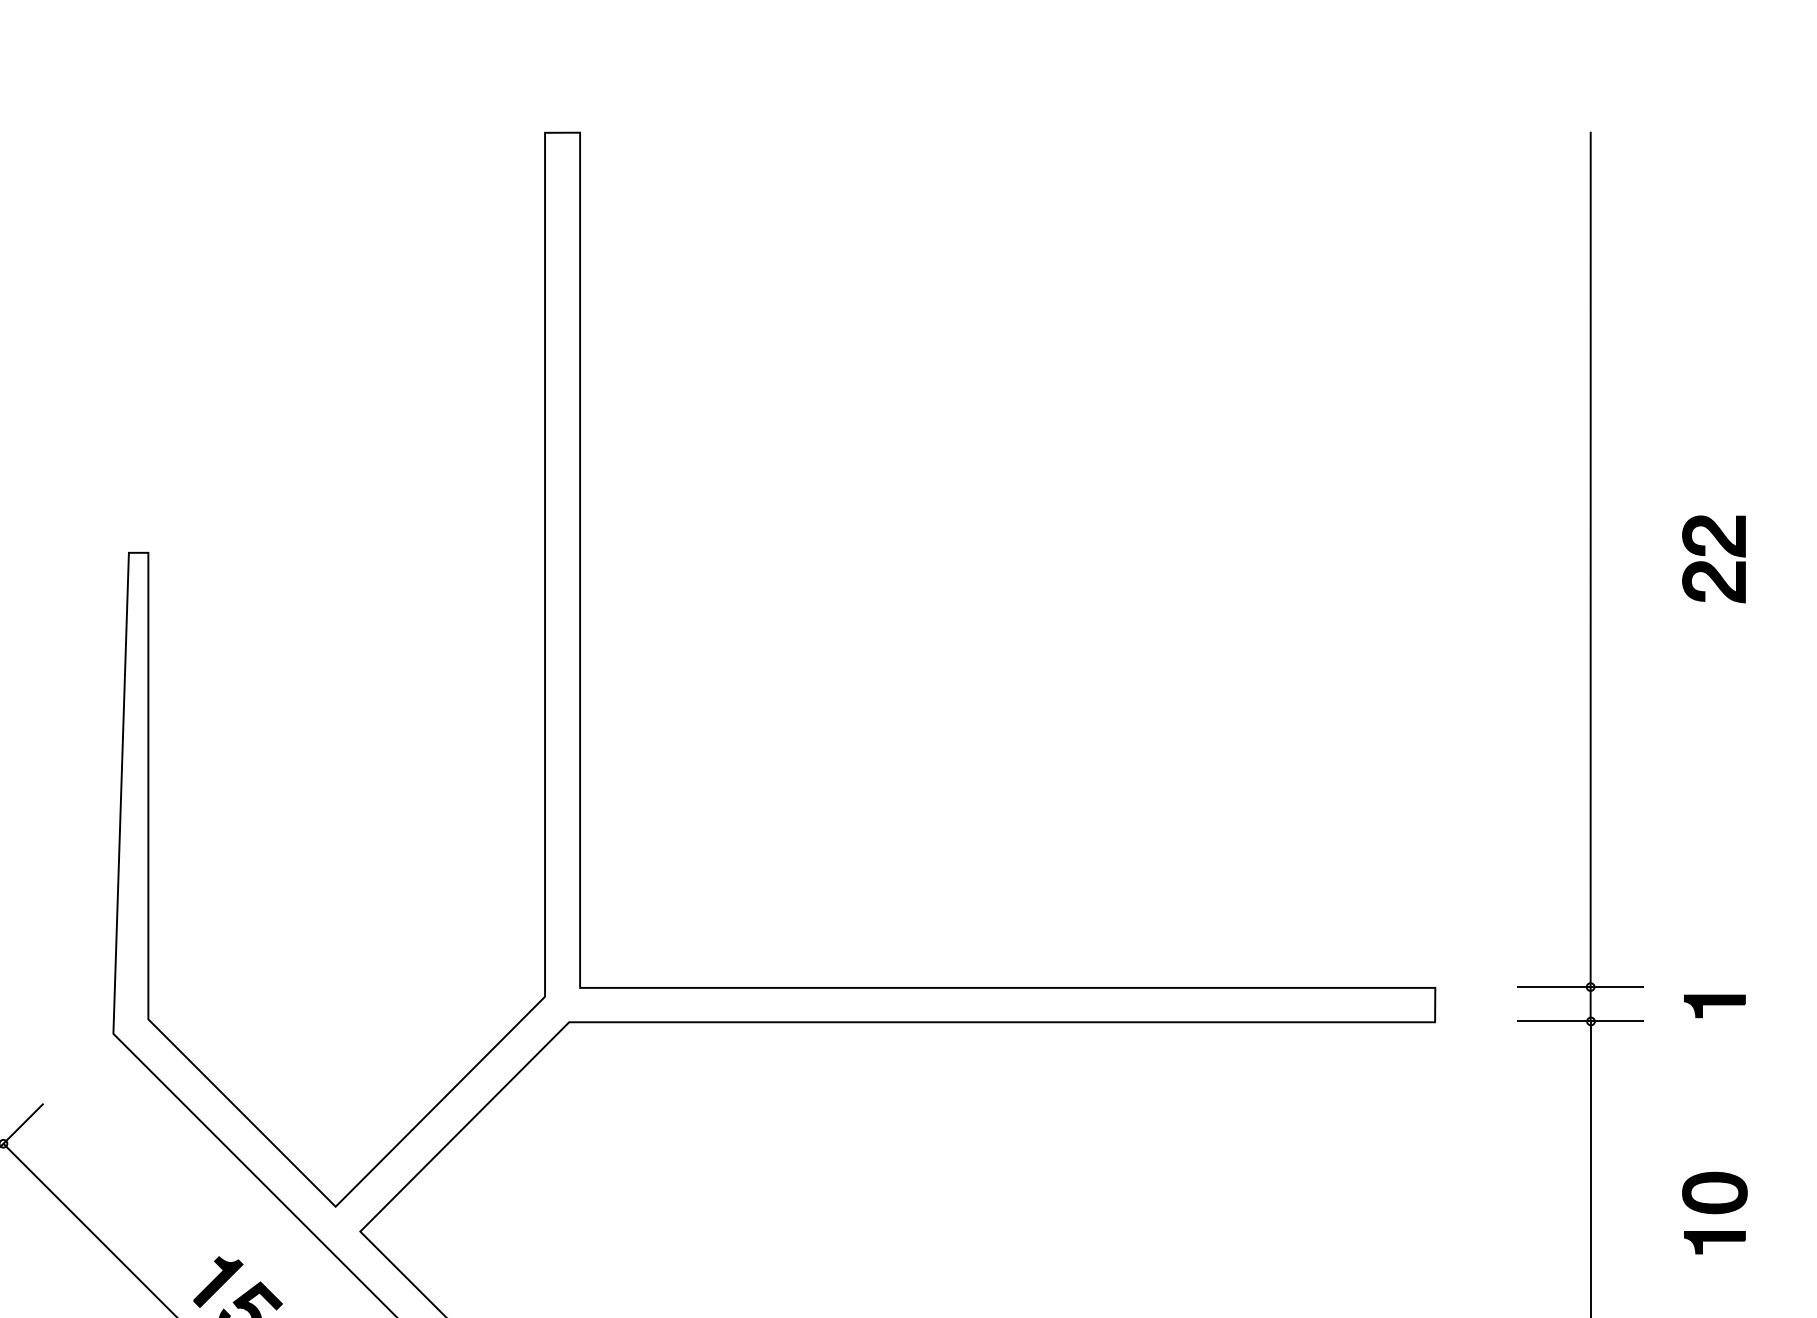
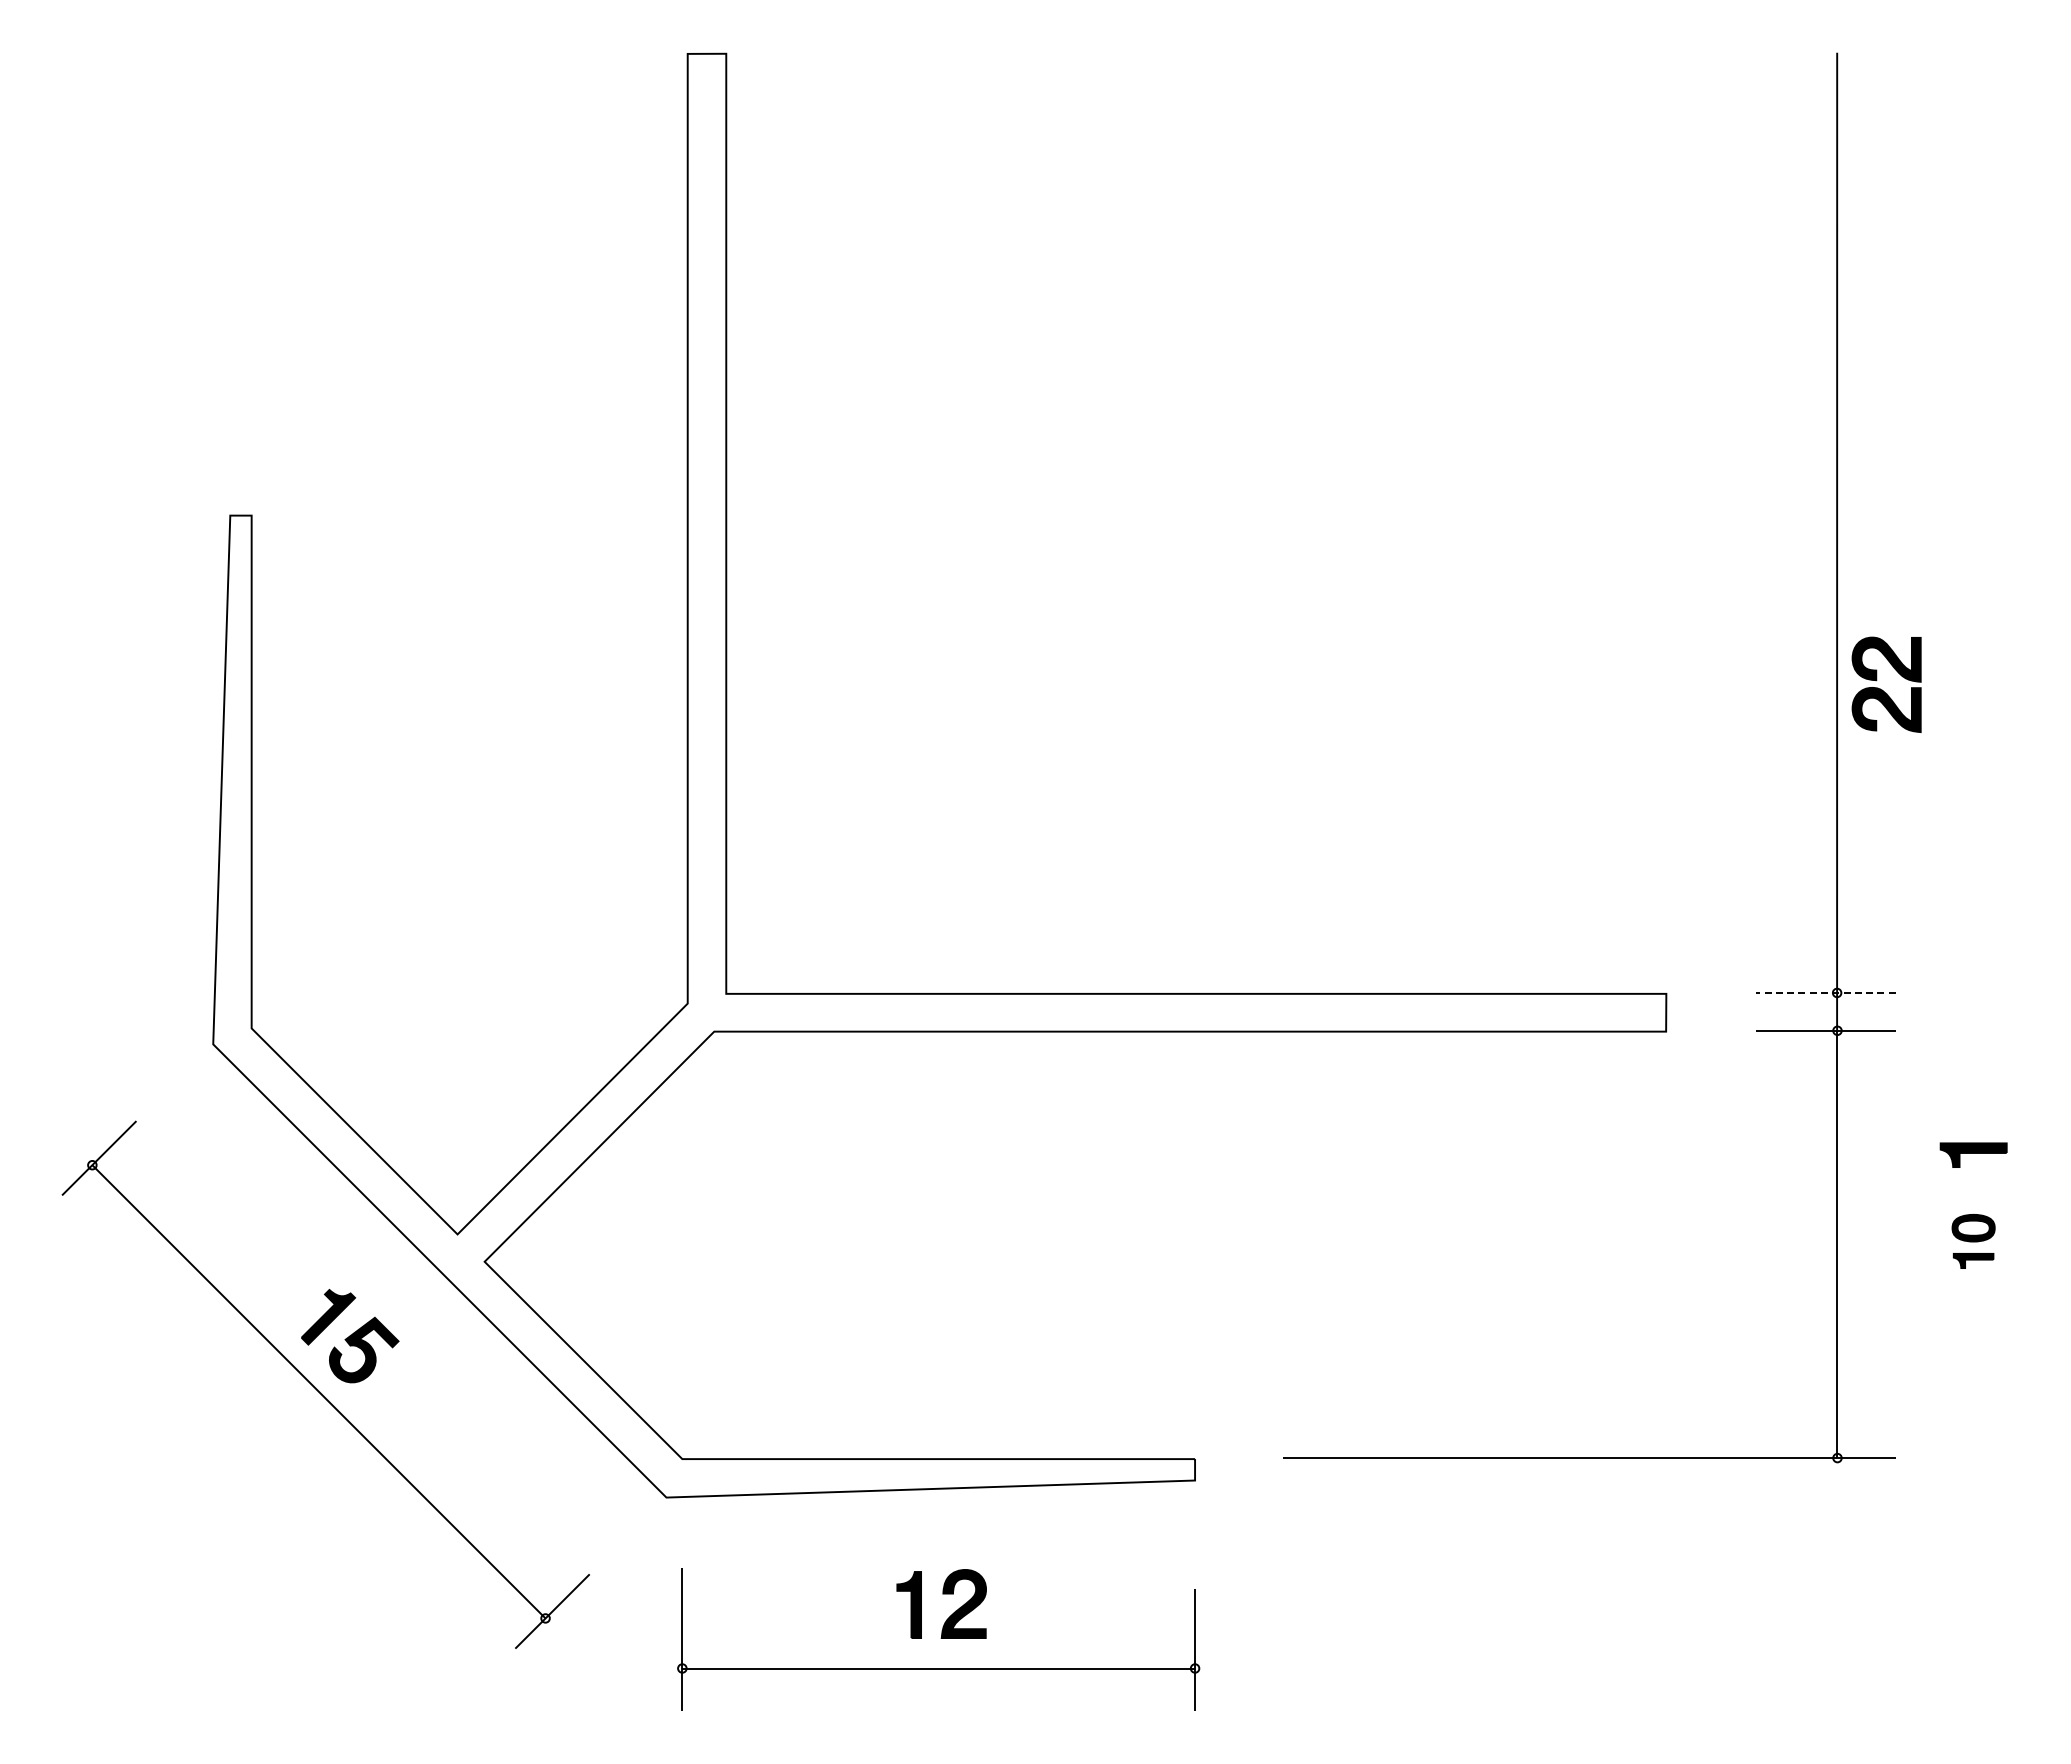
part: (1710, 563) -> (1882, 689), moved
line: (1580, 986) -> (1825, 992), solid -> dashed
part: (1714, 1005) -> (1973, 1154), moved
part: (1714, 1213) -> (1973, 1241), size x0.6

